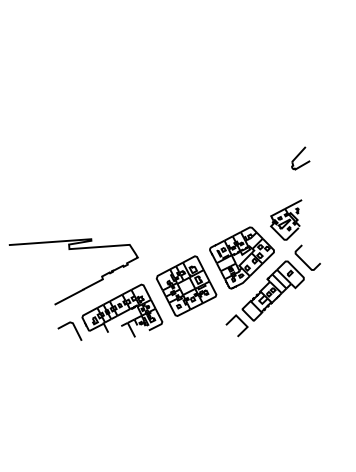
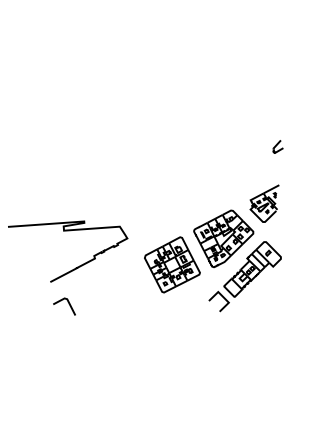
part: (300, 158) -> (277, 146), size x0.6
curve: (303, 260) -> (280, 241), removed
part: (122, 310) -> (113, 287), removed

